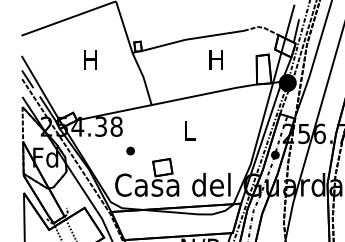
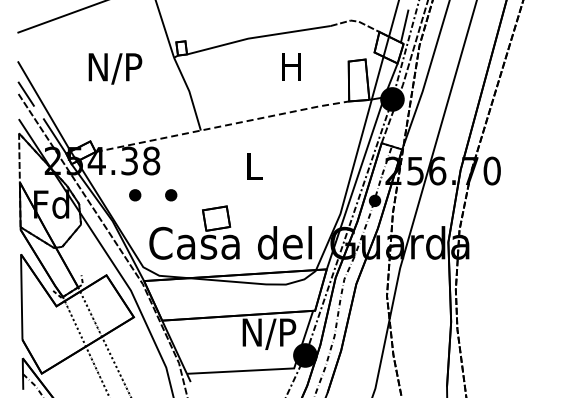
text: (91, 61) -> (115, 68), H -> N/P
line: (167, 102) -> (222, 126), solid -> dashed
part: (105, 151) -> (135, 195), added

